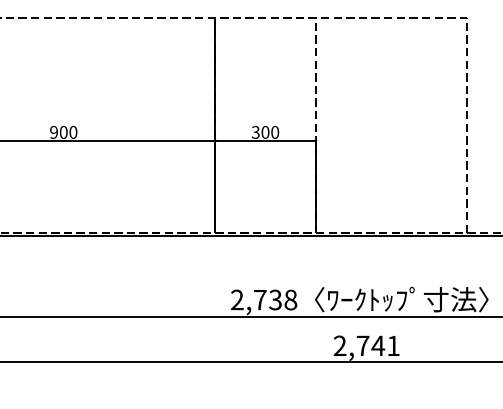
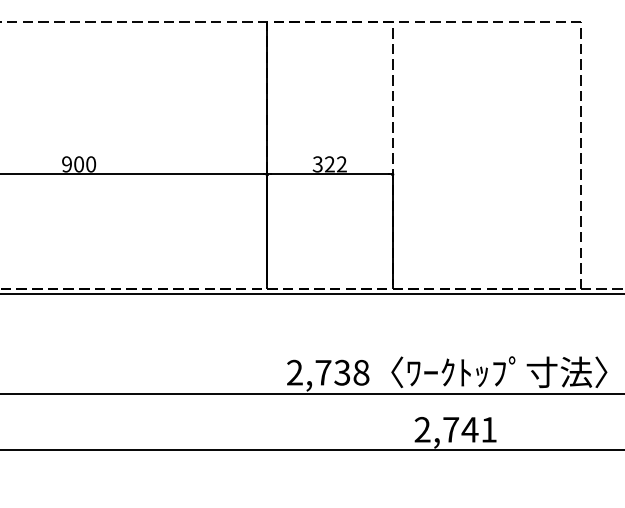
text: (270, 132) -> (336, 164), 300 -> 322

